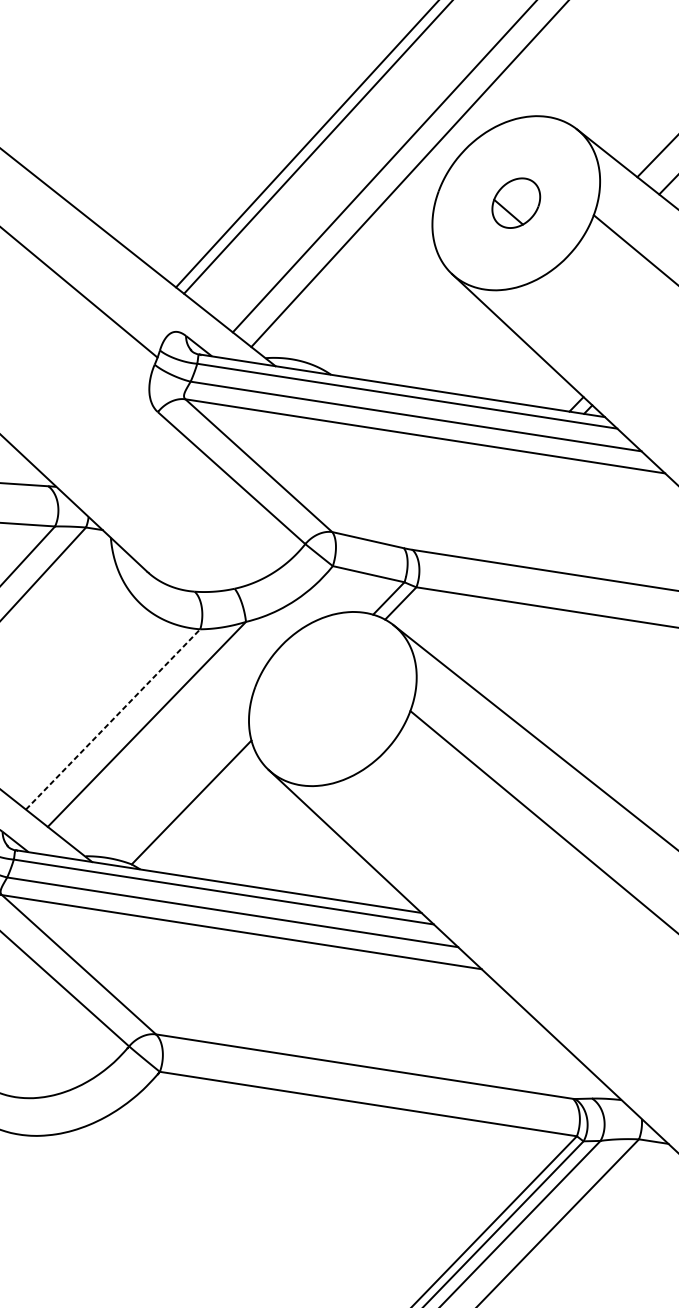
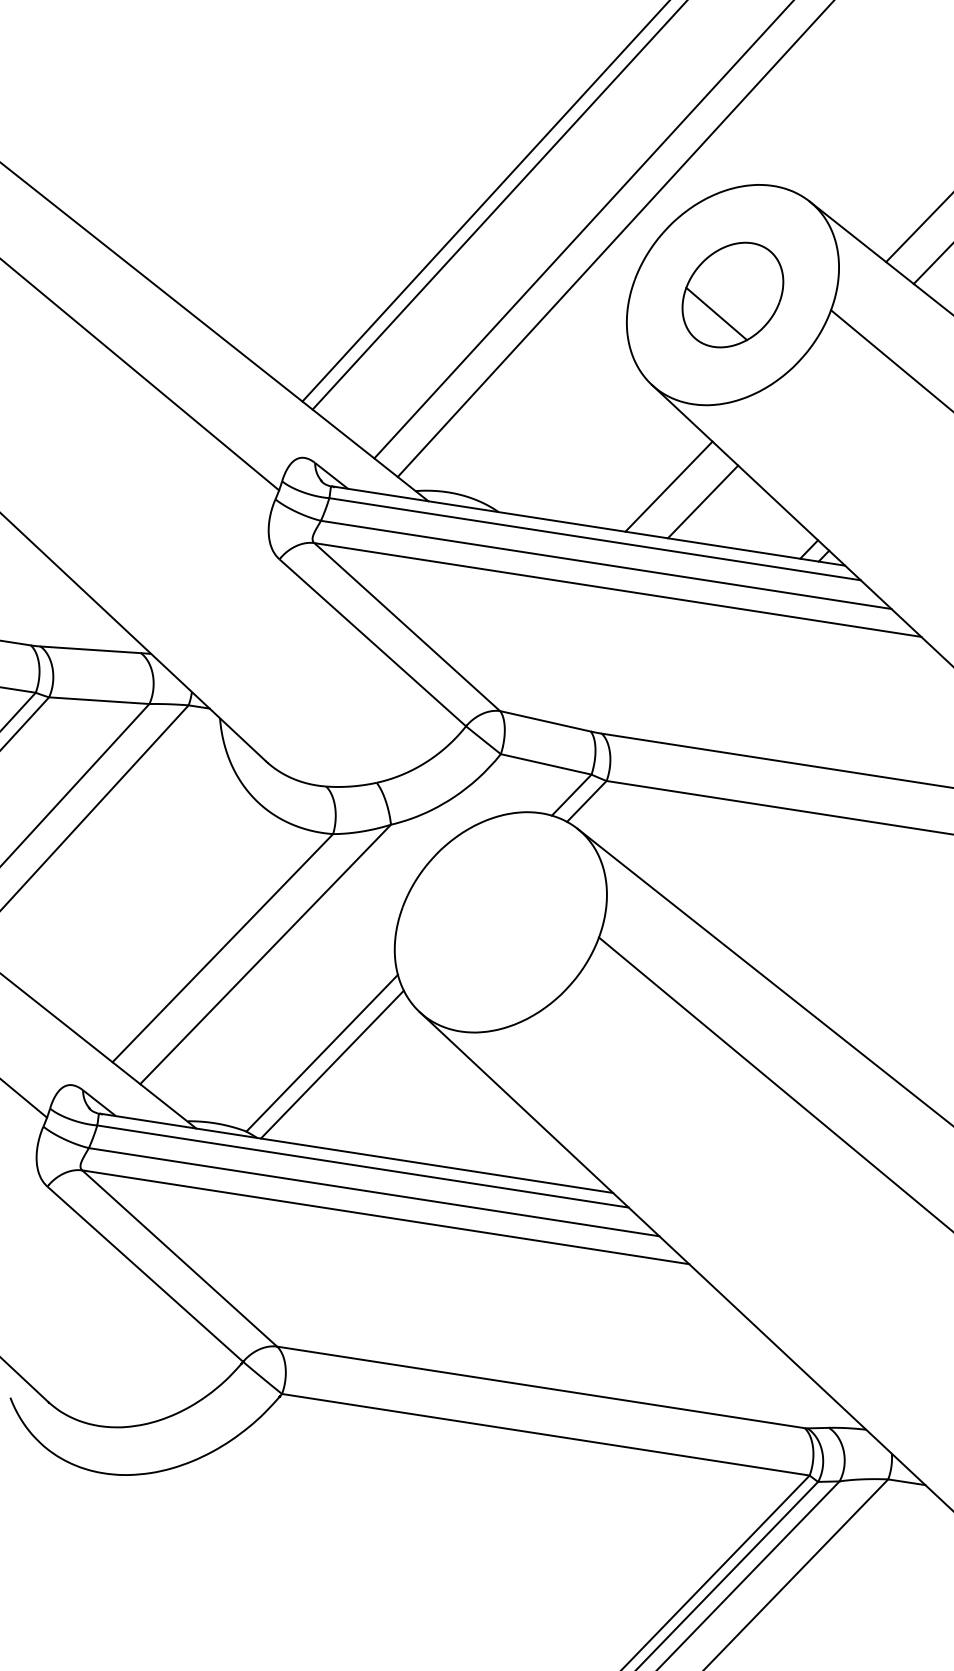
part: (515, 202) -> (732, 294), size x1.67
line: (465, 354) -> (668, 486), added
line: (492, 366) -> (702, 501), added
line: (112, 719) -> (222, 948), dashed -> solid
line: (198, 811) -> (331, 1064), added

